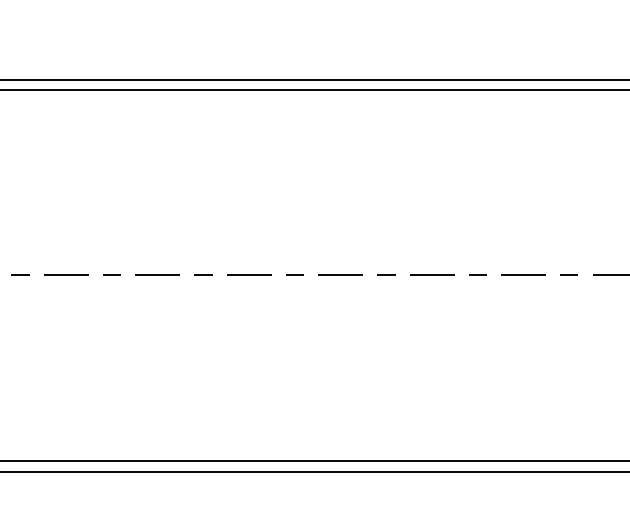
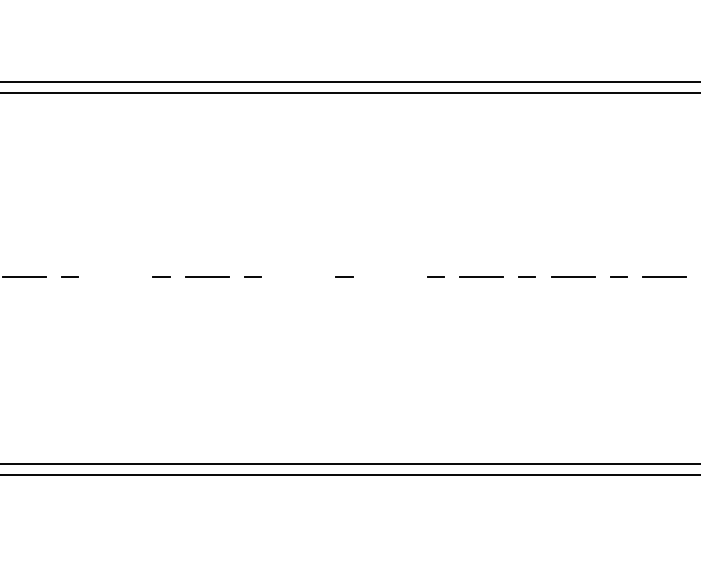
line: (157, 275) -> (115, 277), removed
line: (340, 275) -> (298, 277), removed
line: (431, 275) -> (389, 277), removed

